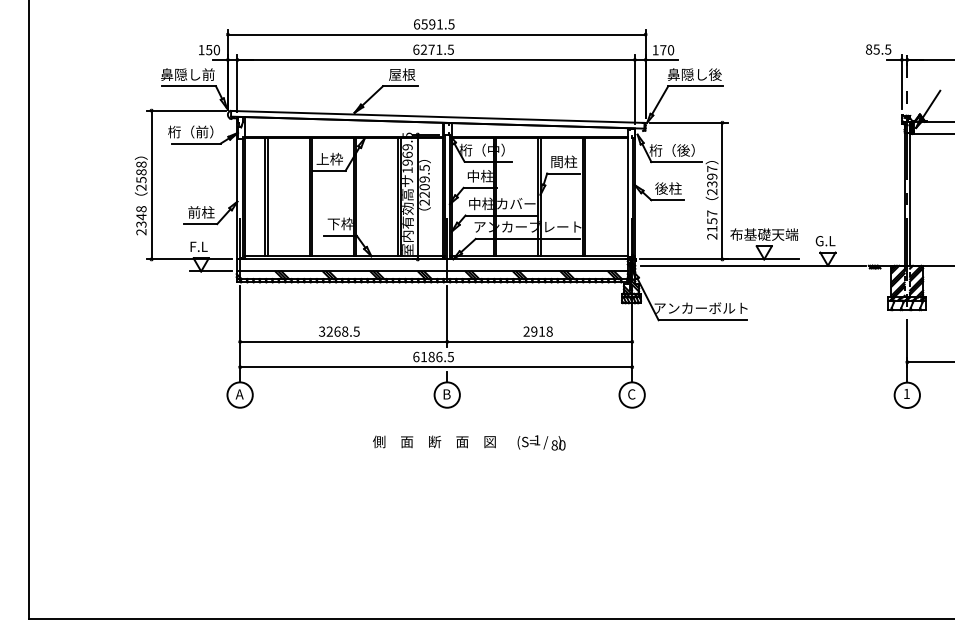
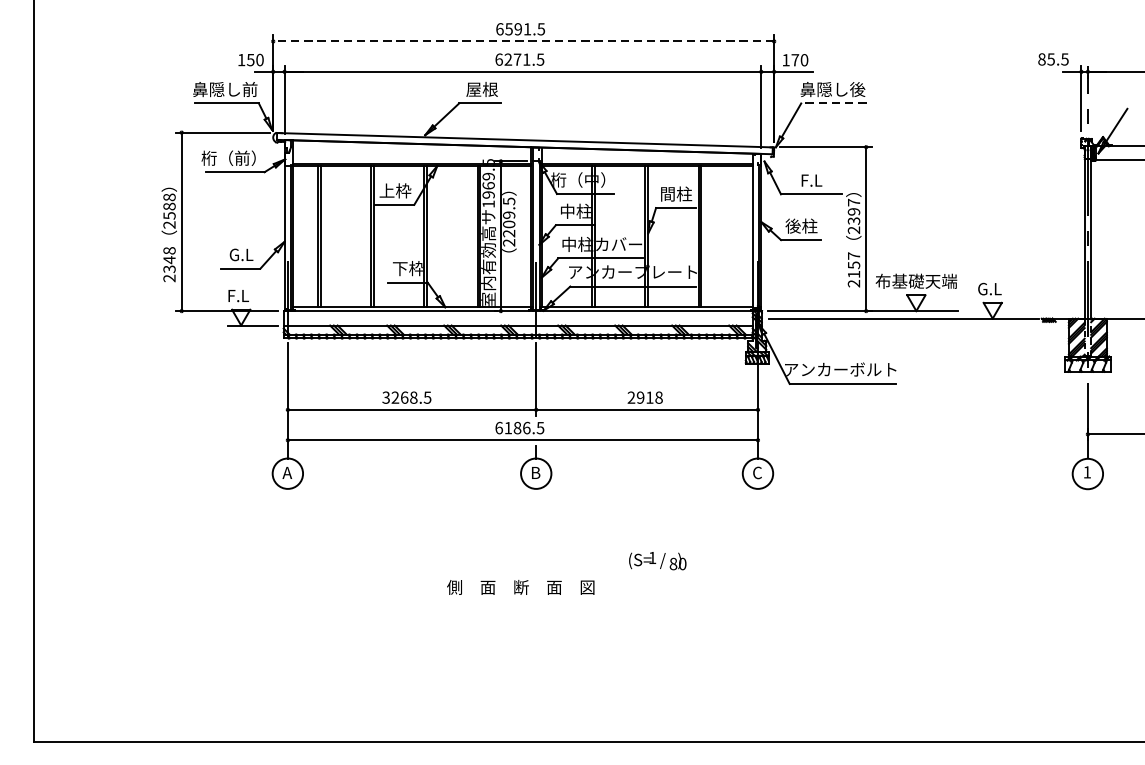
line: (436, 34) -> (523, 41), solid -> dashed
line: (694, 86) -> (832, 103), solid -> dashed
text: (671, 150) -> (805, 180), 桁（後） -> F.L
text: (201, 212) -> (241, 254), 前柱 -> G.L
text: (434, 441) -> (520, 586), moved
text: (541, 442) -> (657, 560), moved

